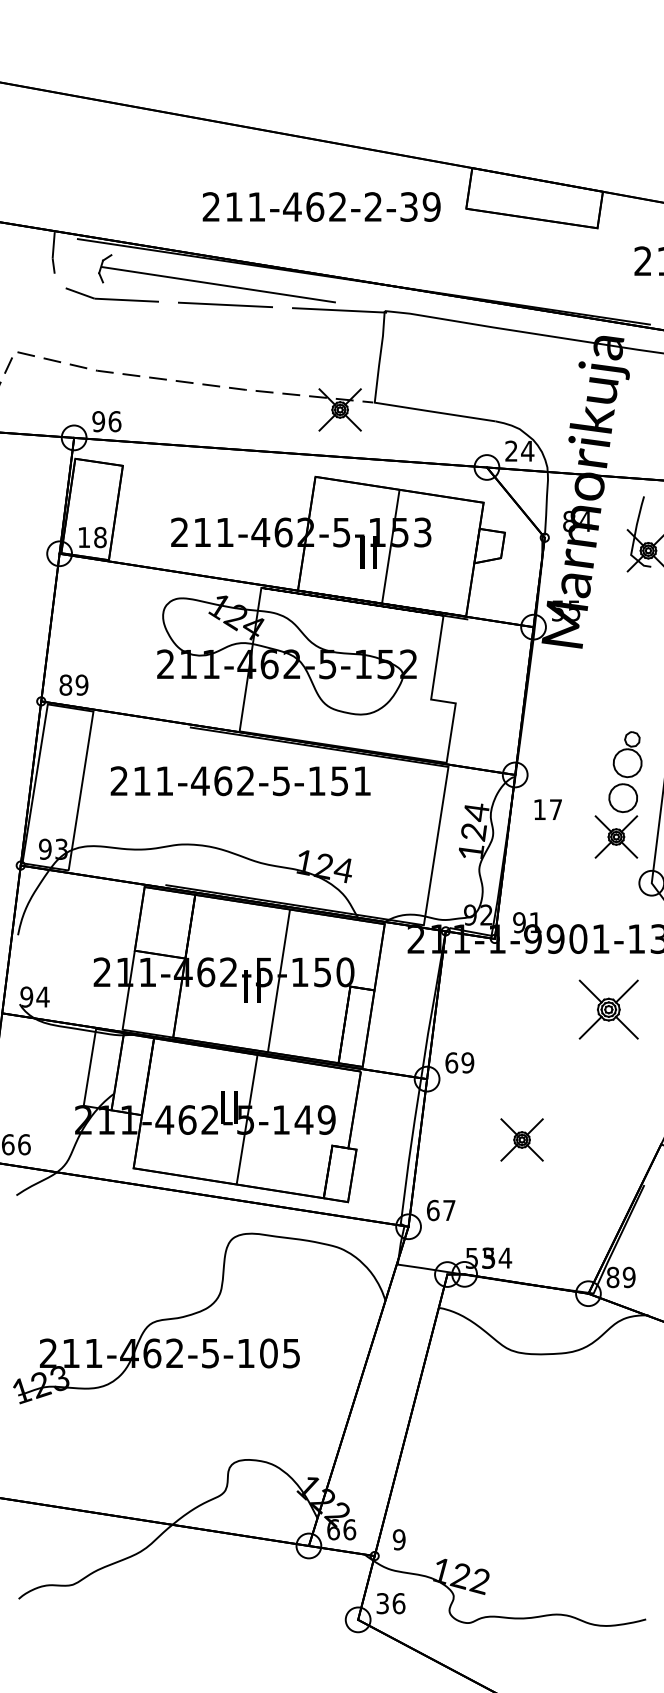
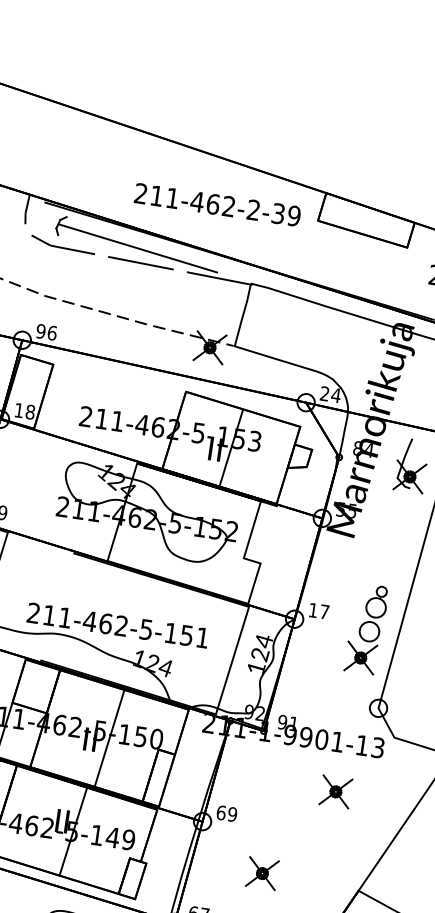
text: (240, 781) -> (117, 625), moved
part: (618, 794) -> (366, 628), moved
text: (547, 809) -> (318, 611), moved
part: (608, 1009) -> (335, 791), size x0.71

